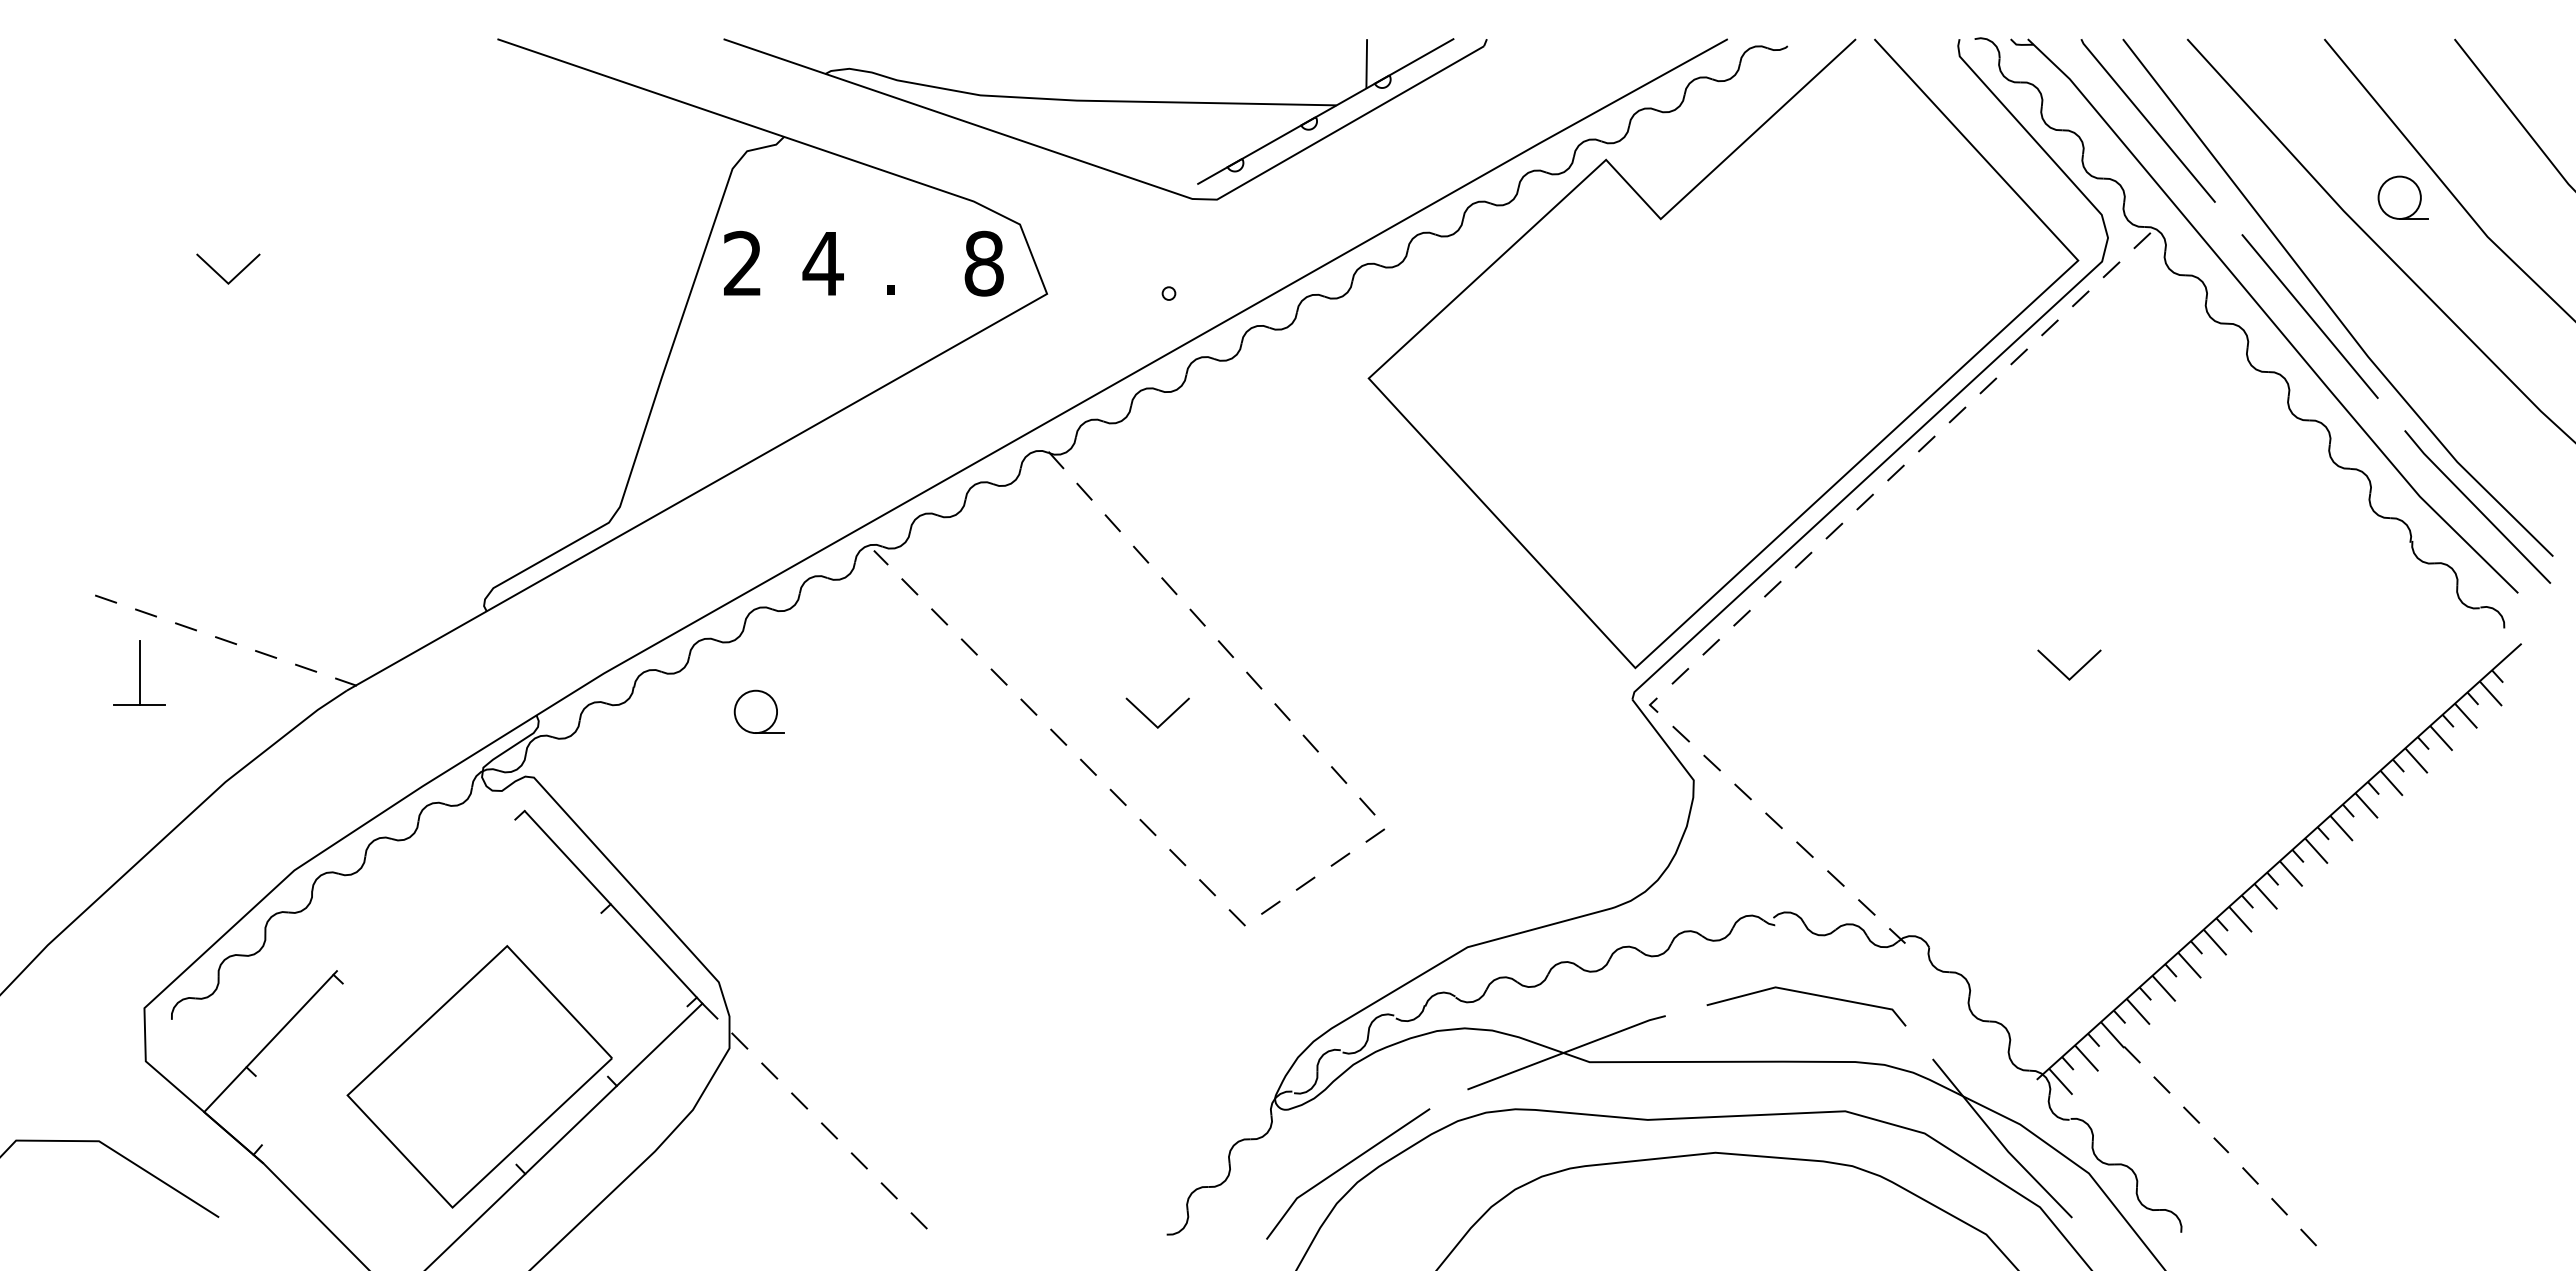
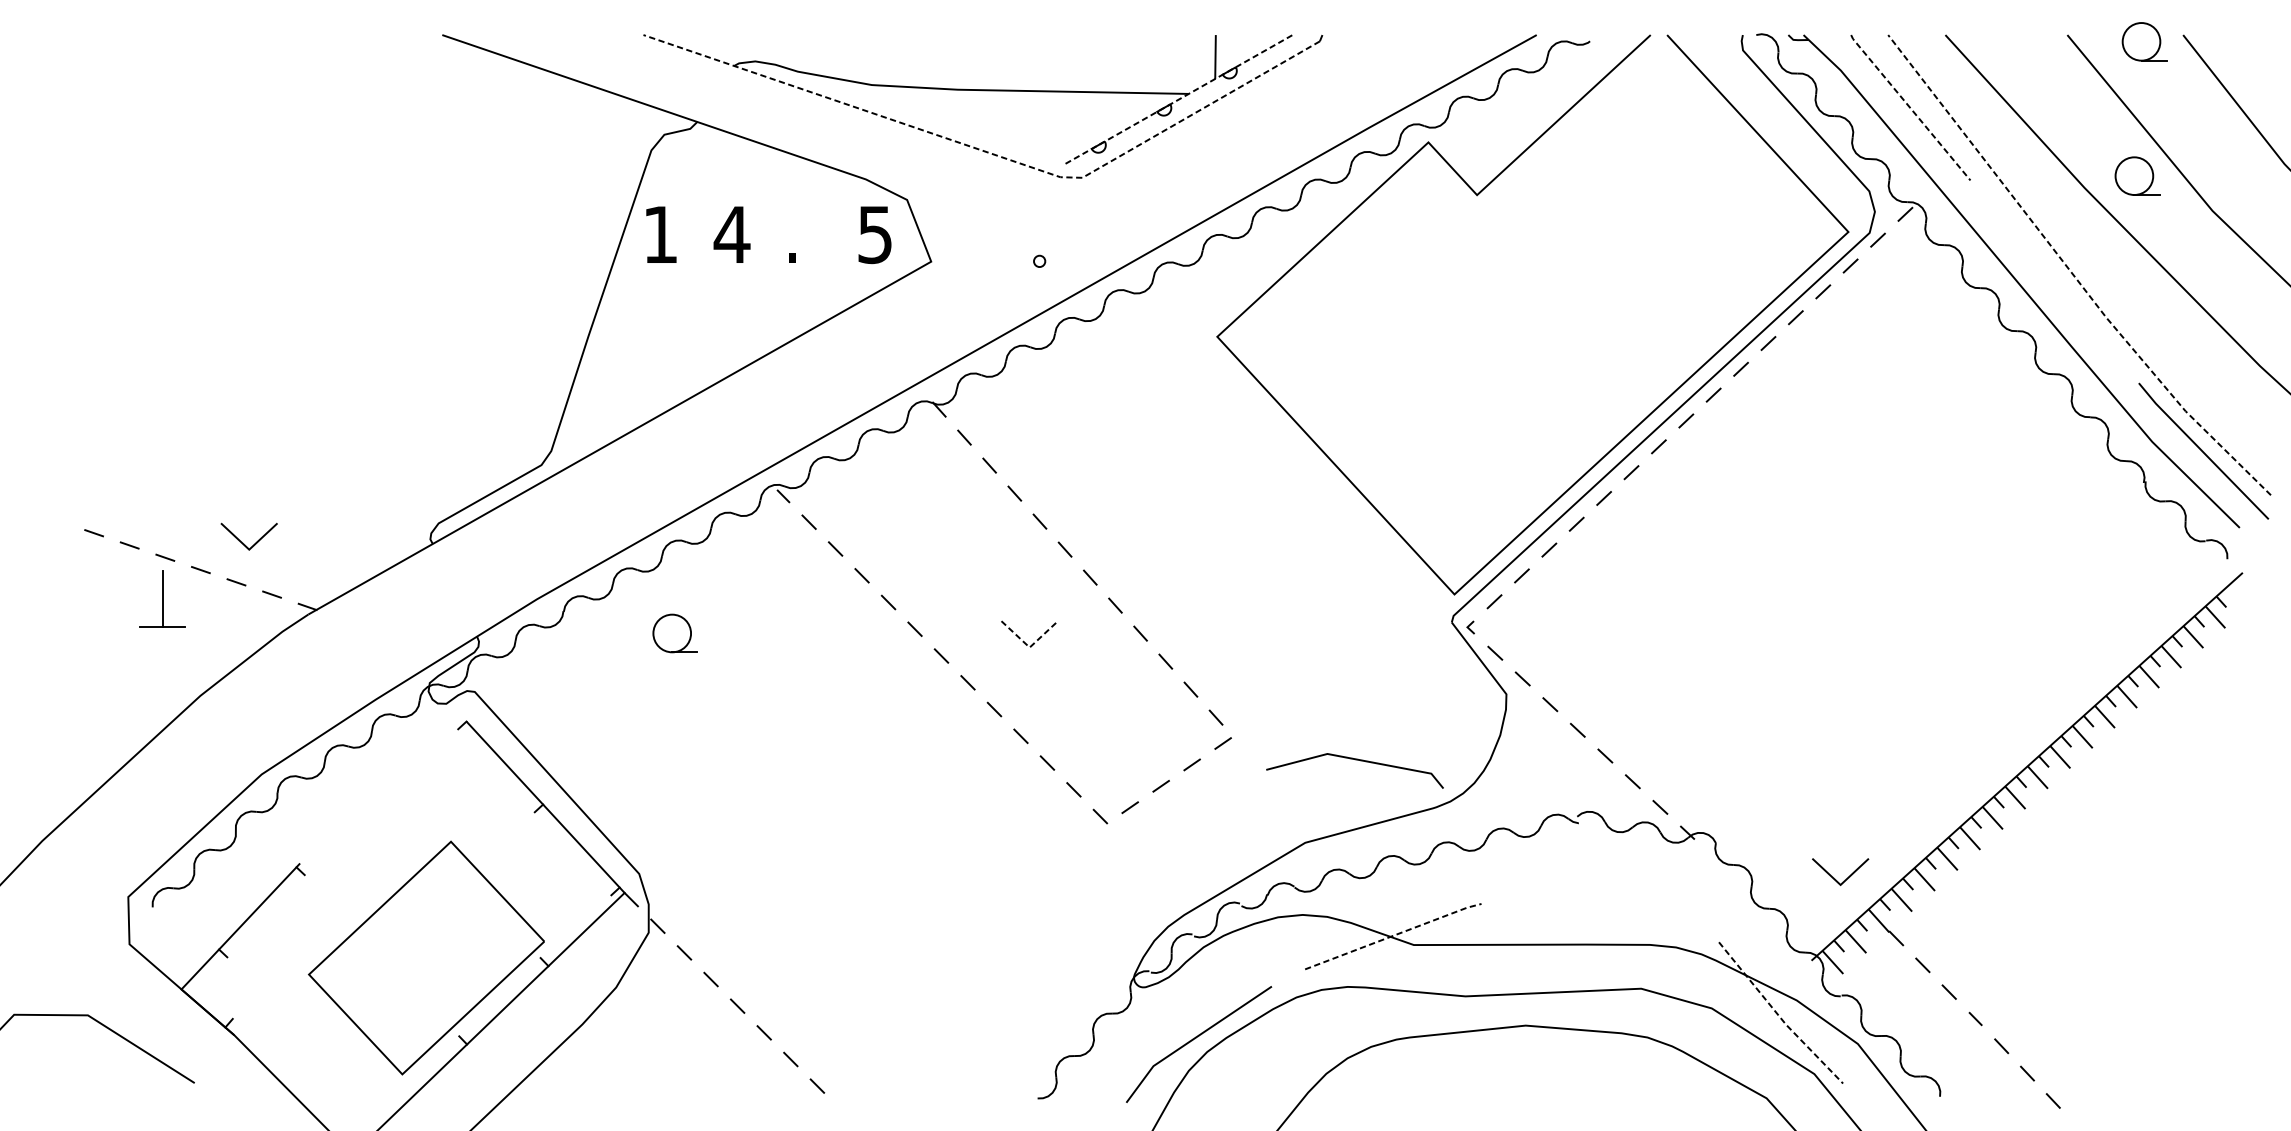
part: (2410, 46) -> (2143, 41), added
line: (1325, 111) -> (1178, 99), solid -> dashed
line: (2147, 120) -> (1910, 107), solid -> dashed
line: (1115, 172) -> (992, 153), solid -> dashed
text: (742, 262) -> (660, 233), 2 -> 1
text: (983, 263) -> (874, 234), 8 -> 5
line: (221, 275) -> (243, 542), moved
line: (2329, 306) -> (2071, 272), solid -> dashed
line: (2309, 316) -> (2054, 281), removed
line: (2062, 671) -> (1834, 877), moved
part: (139, 672) -> (162, 598), moved
line: (1157, 727) -> (1029, 647), solid -> dashed
line: (1806, 994) -> (1354, 760), moved
line: (1567, 1051) -> (1394, 935), solid -> dashed
line: (2000, 1141) -> (1779, 1015), solid -> dashed

